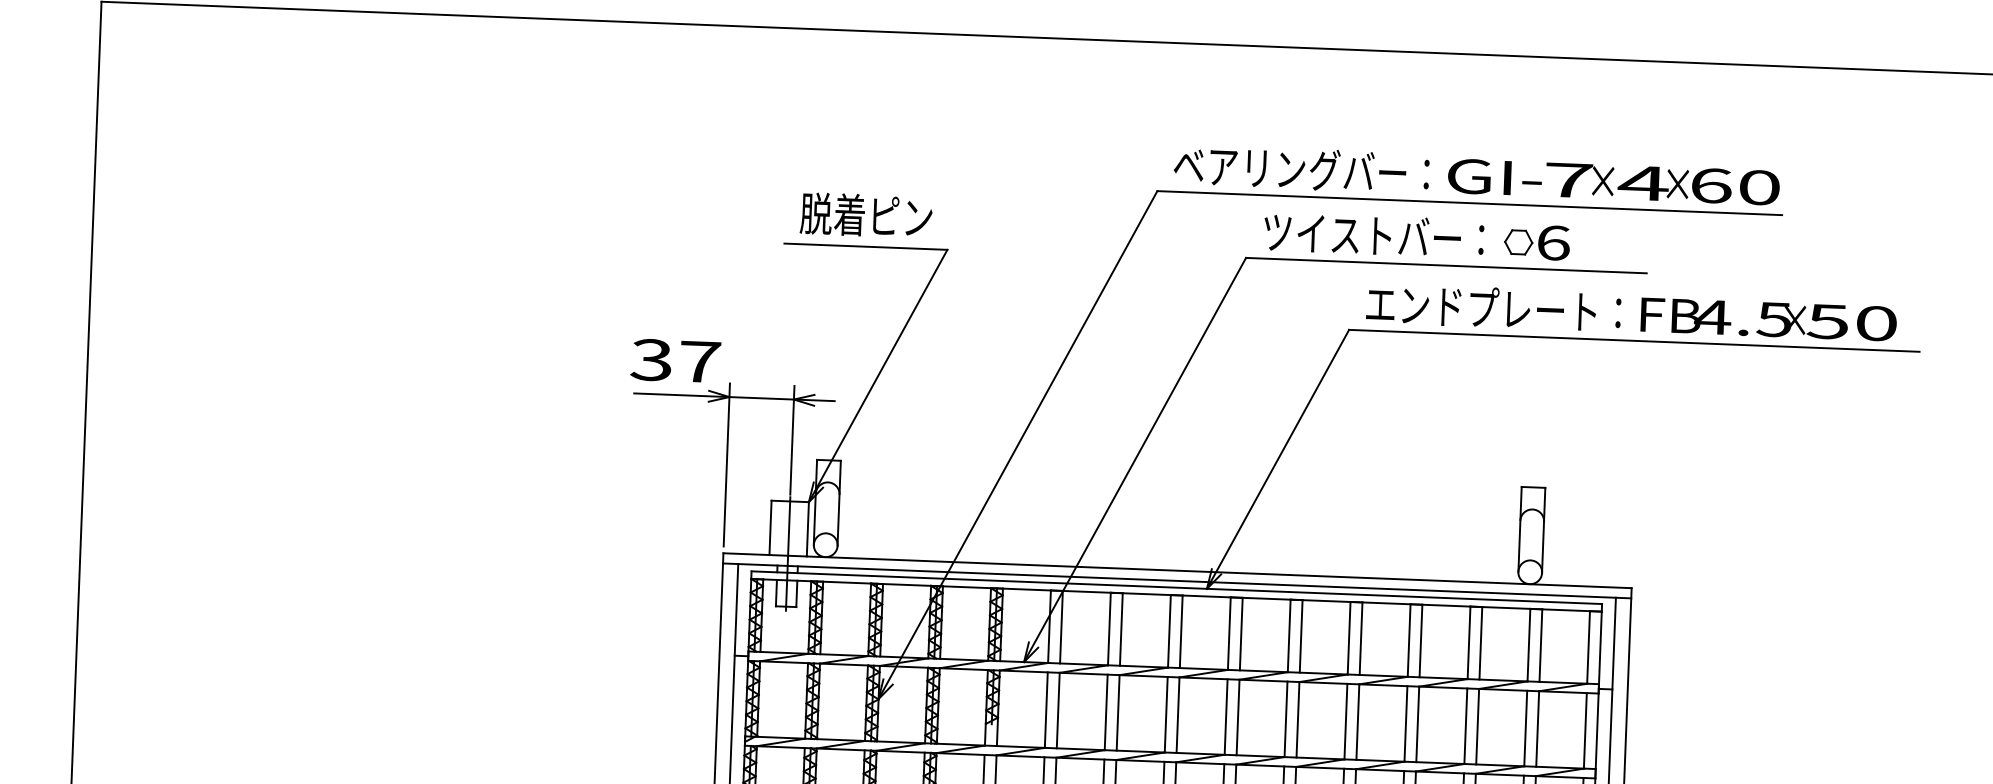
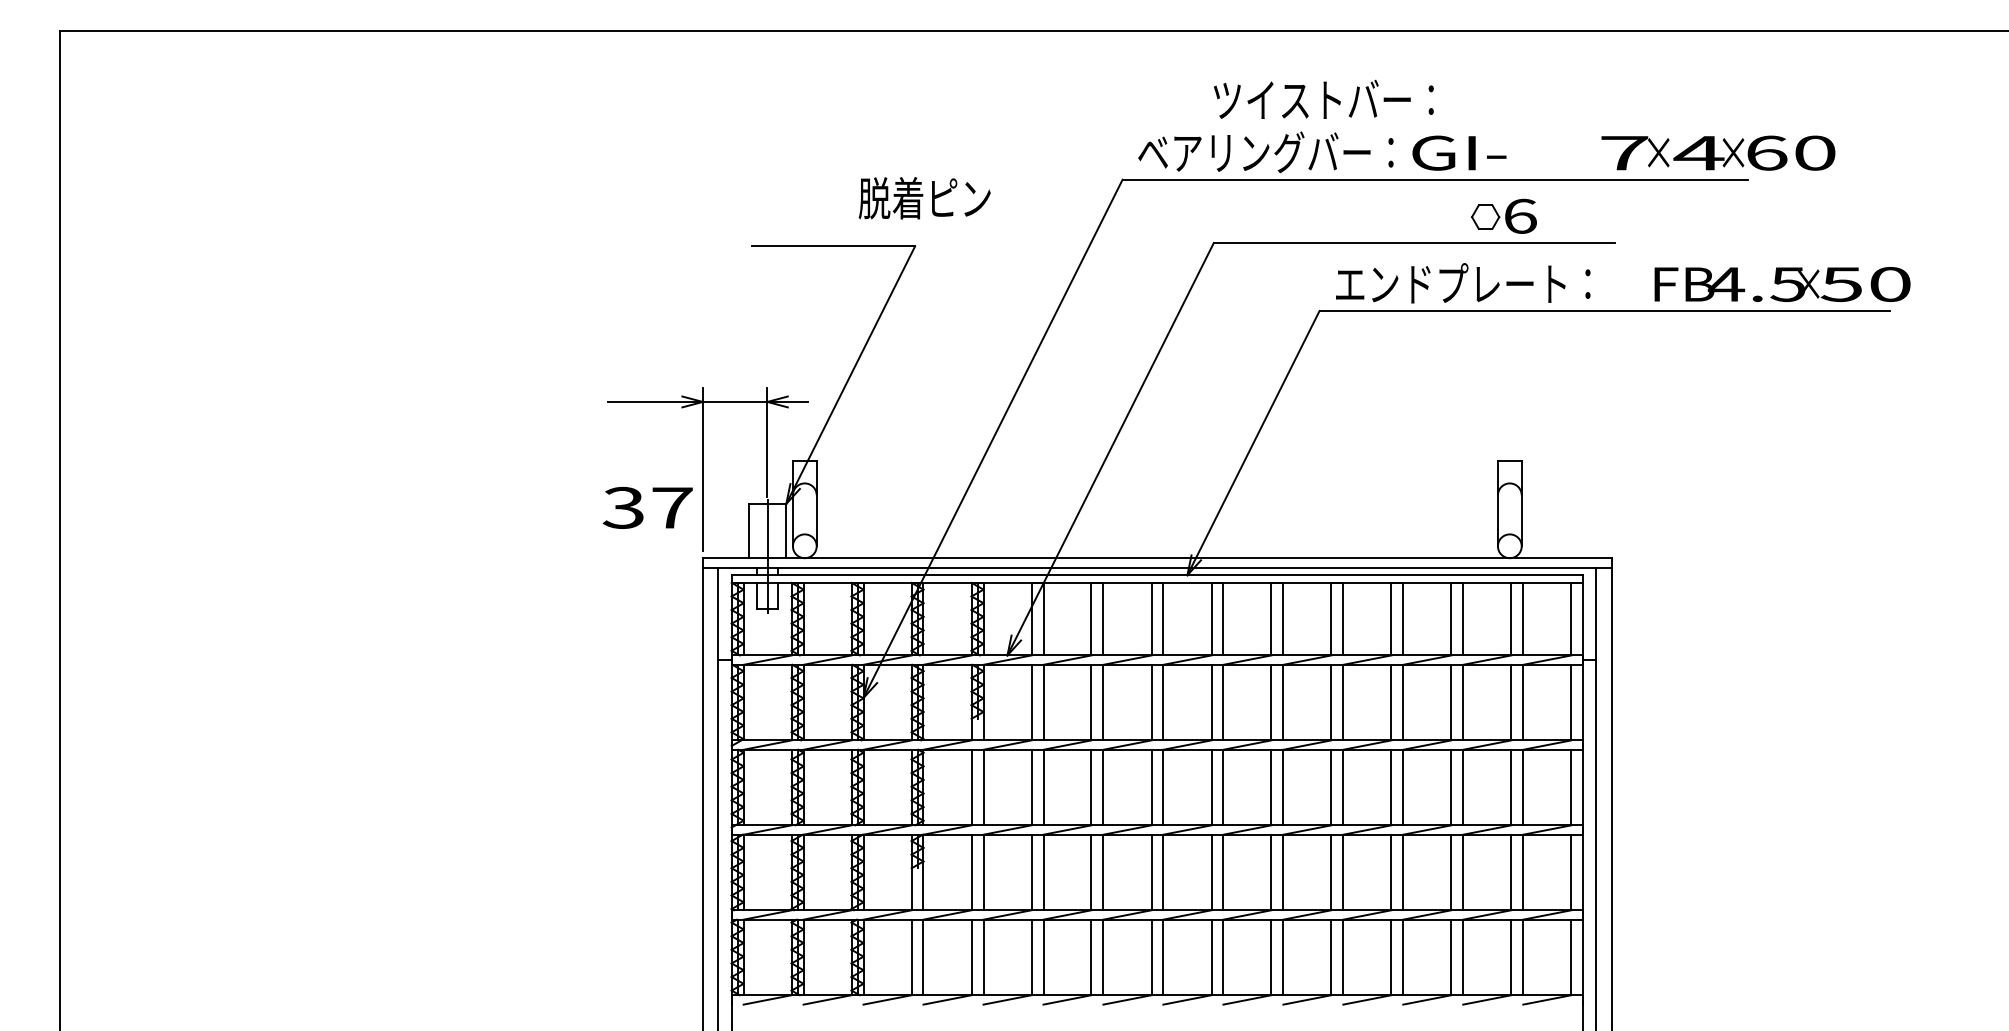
text: (1662, 183) -> (1718, 152), moved
text: (866, 215) -> (924, 198), moved
text: (1373, 234) -> (1323, 98), moved
text: (1768, 319) -> (1782, 284), moved
text: (675, 360) -> (647, 507), moved

